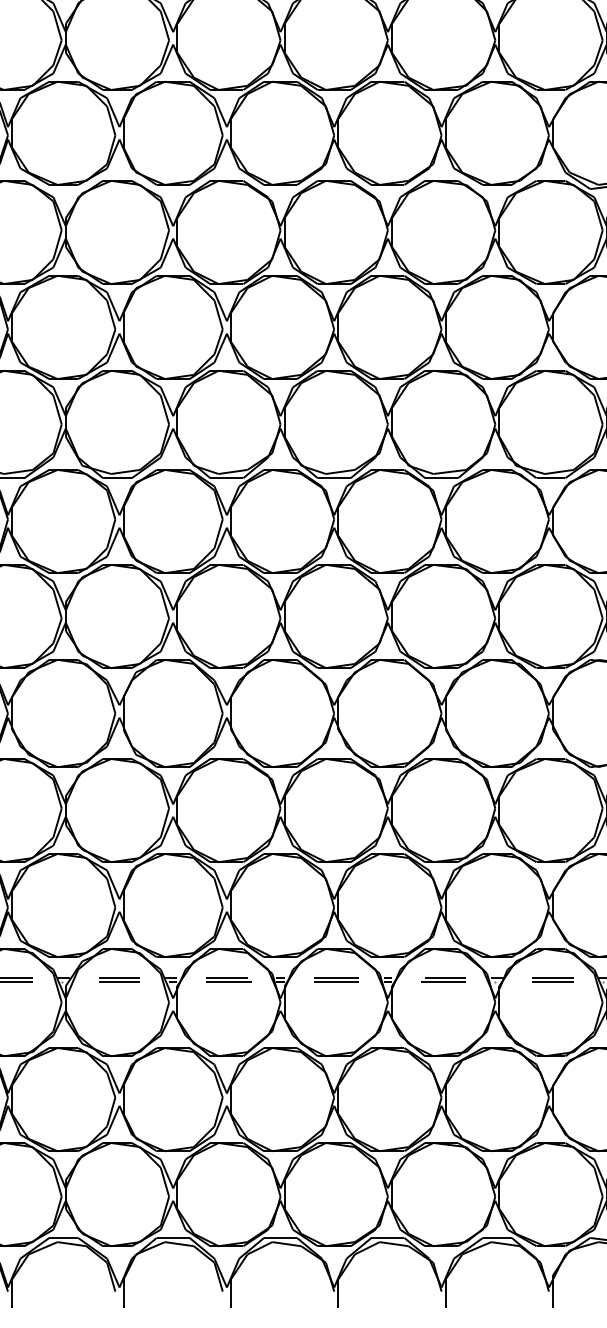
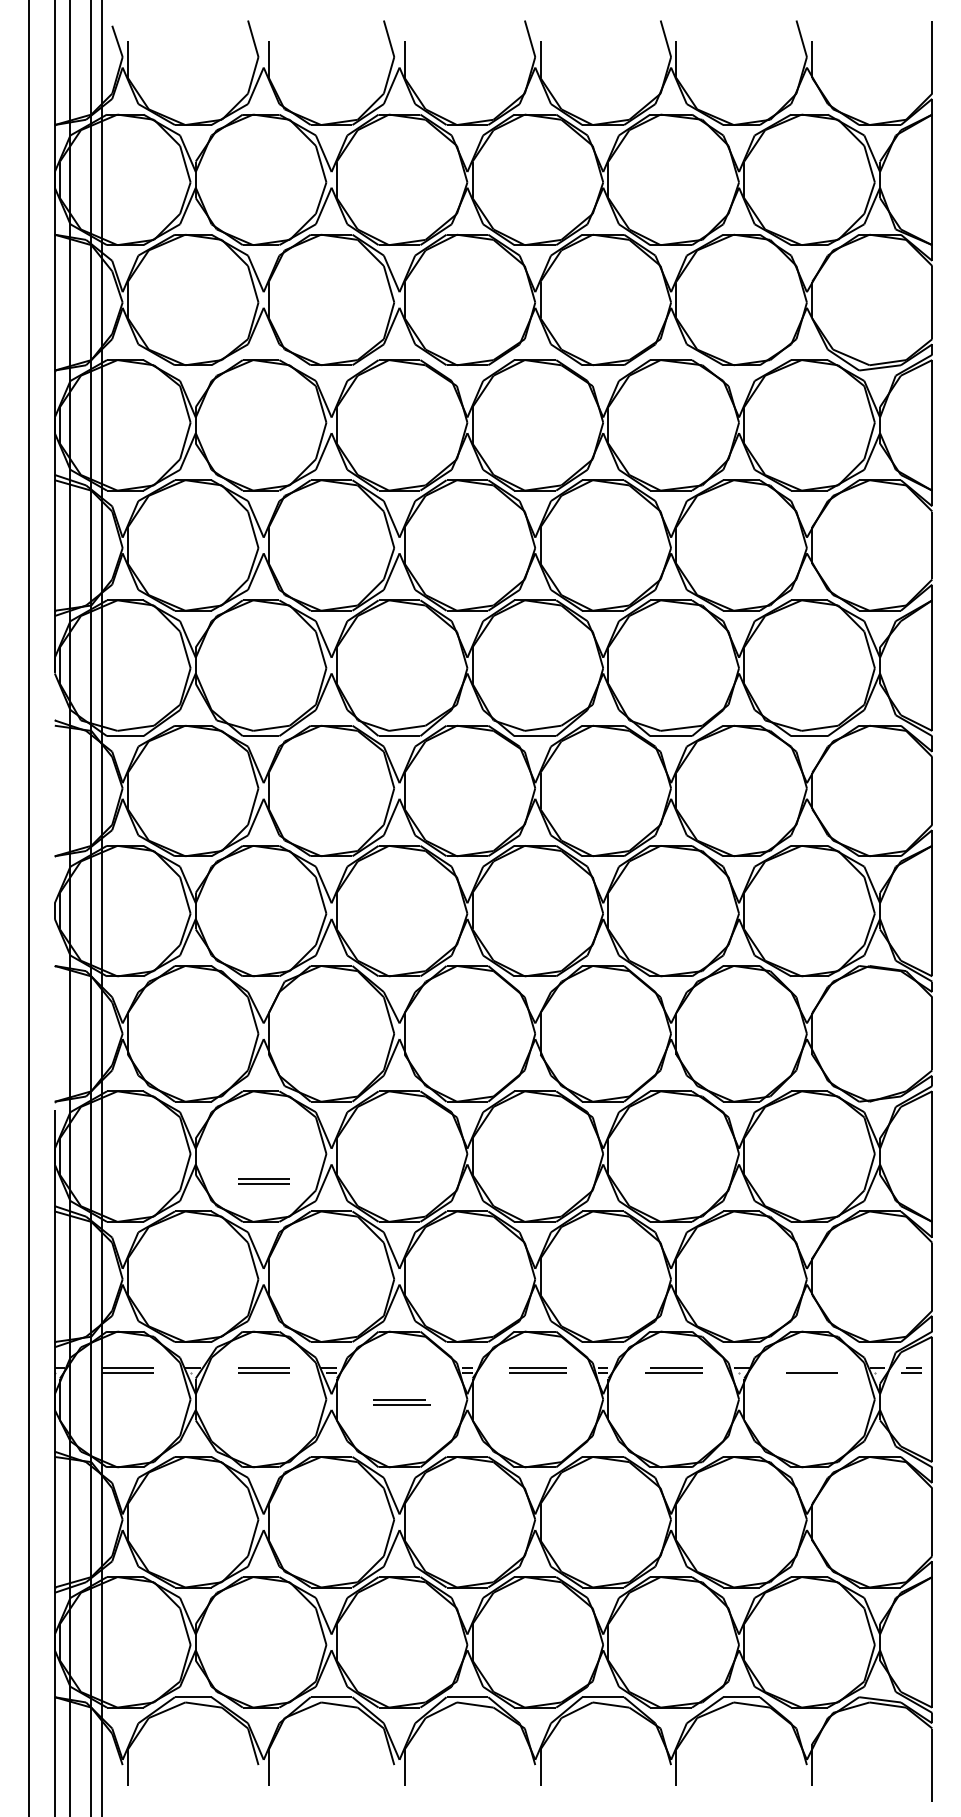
part: (119, 830) -> (263, 1181), added
line: (553, 978) -> (812, 1368), removed
part: (228, 979) -> (401, 1402), moved

